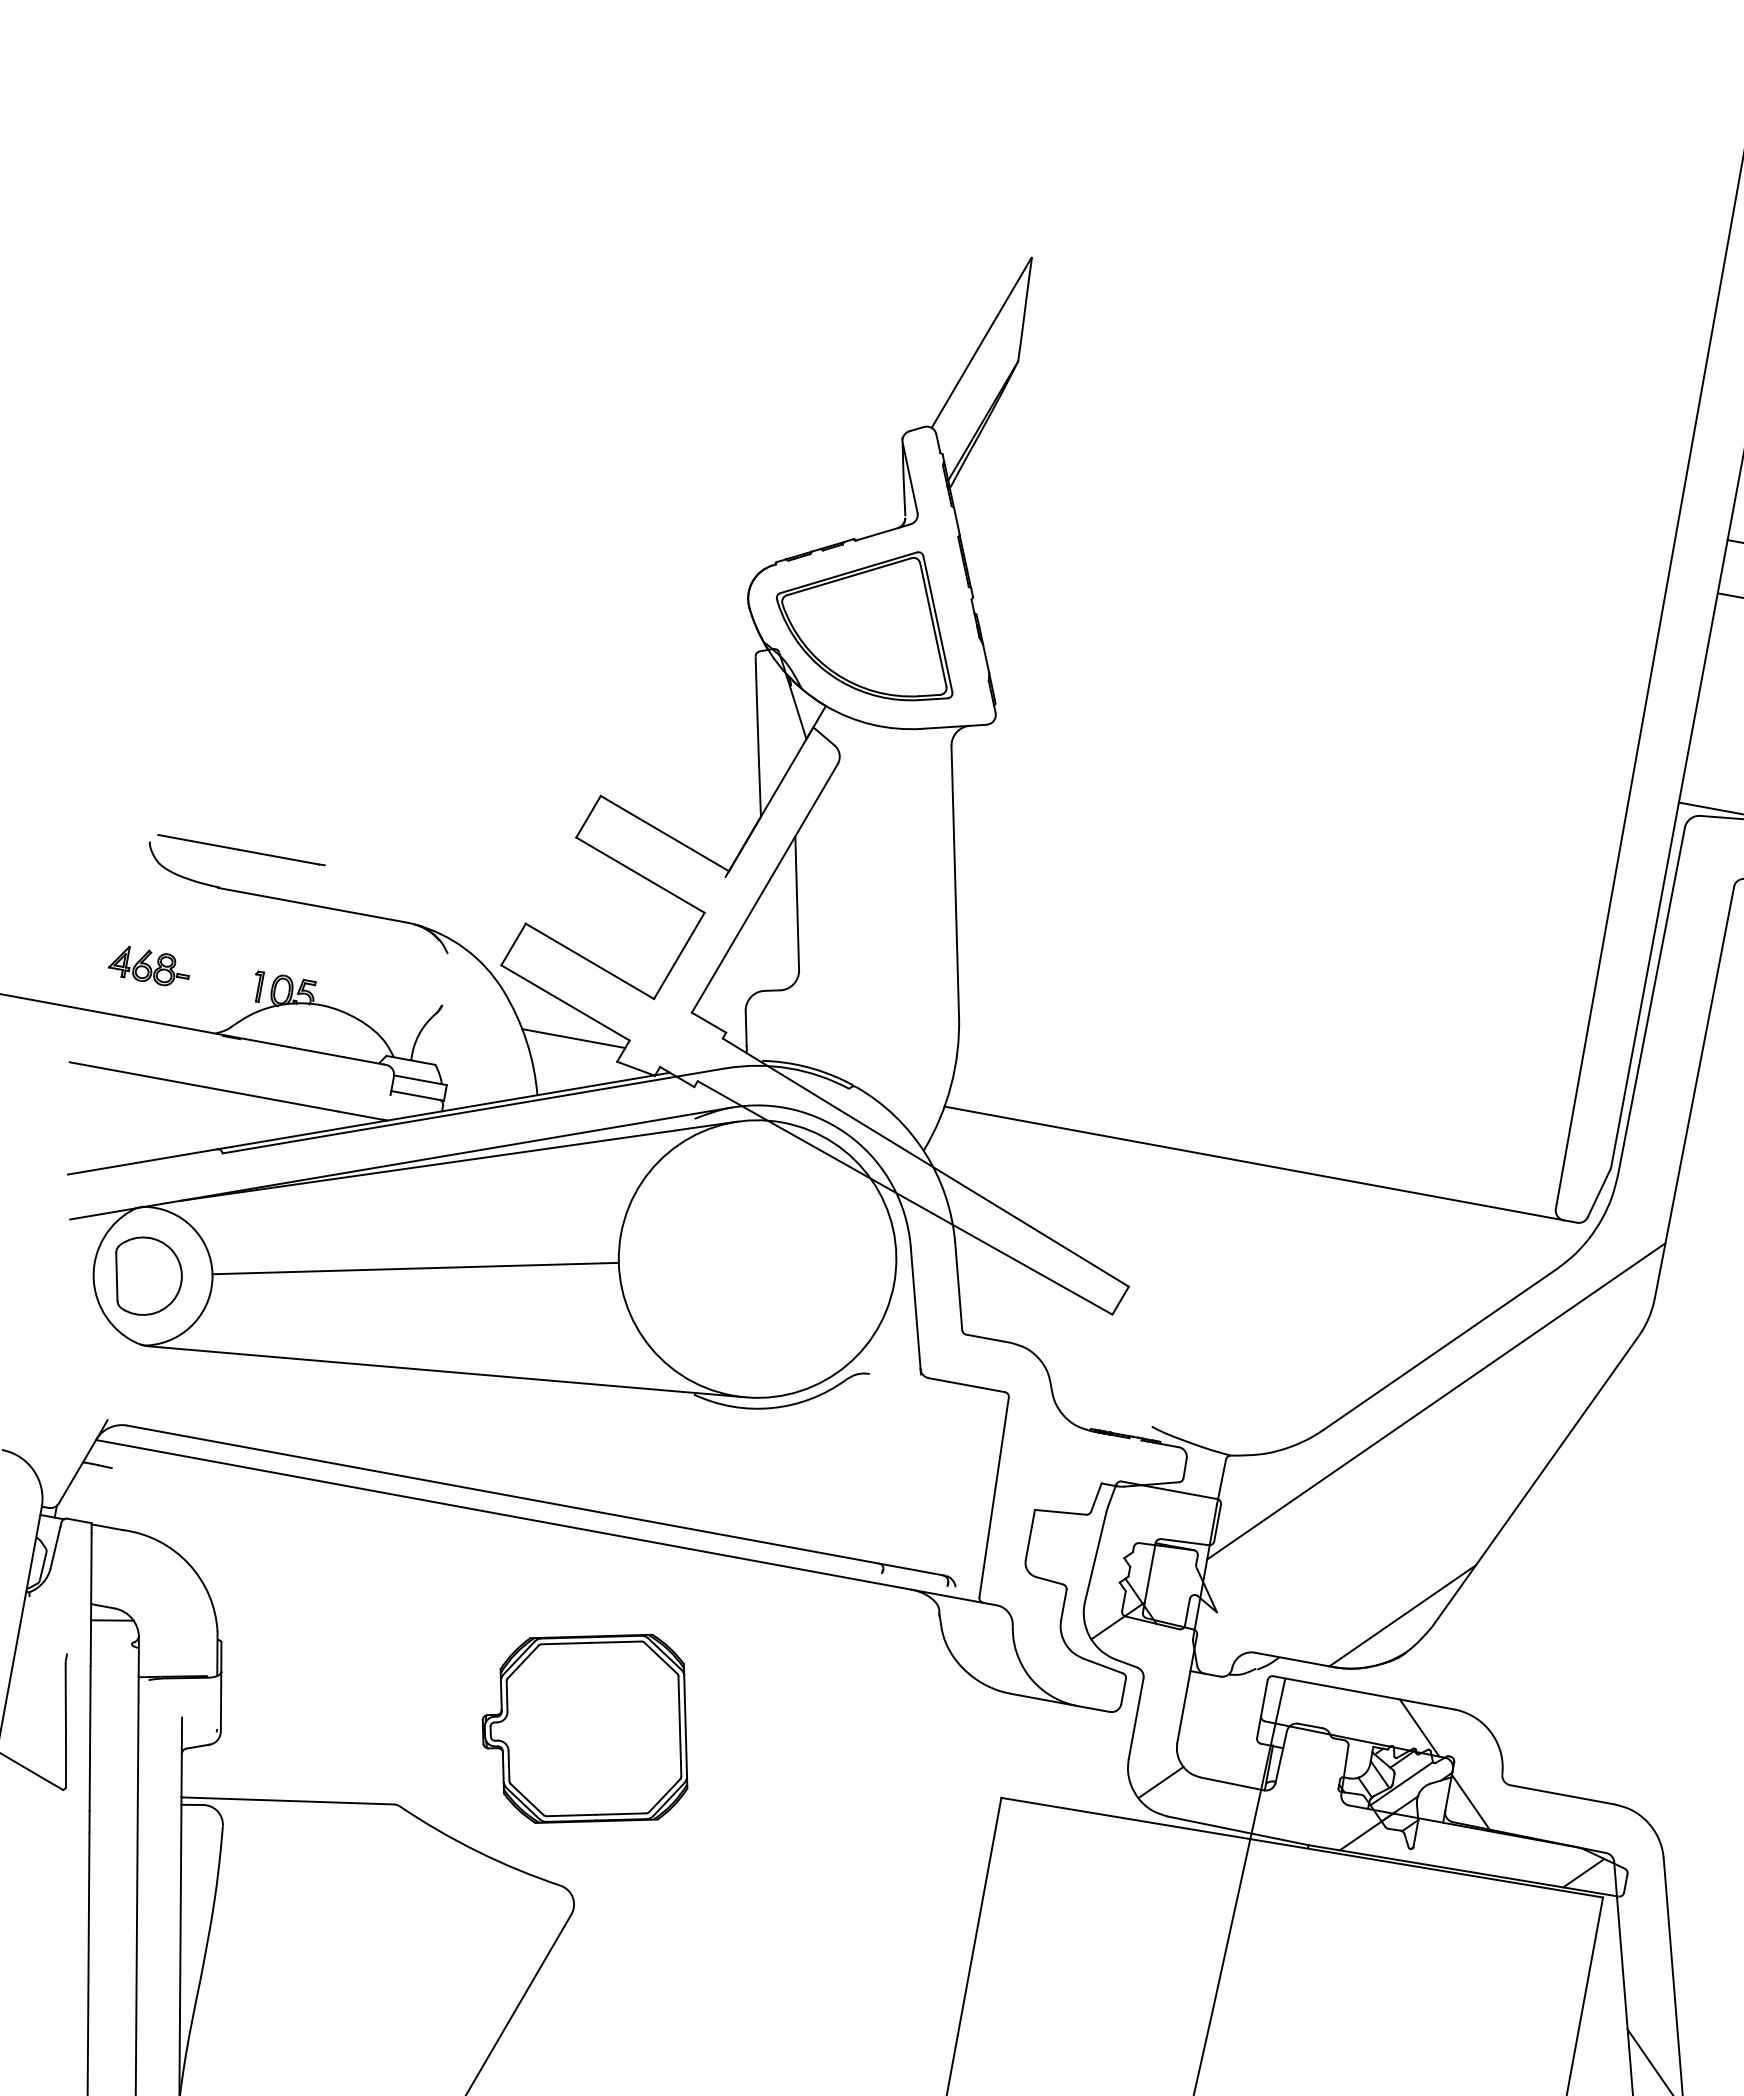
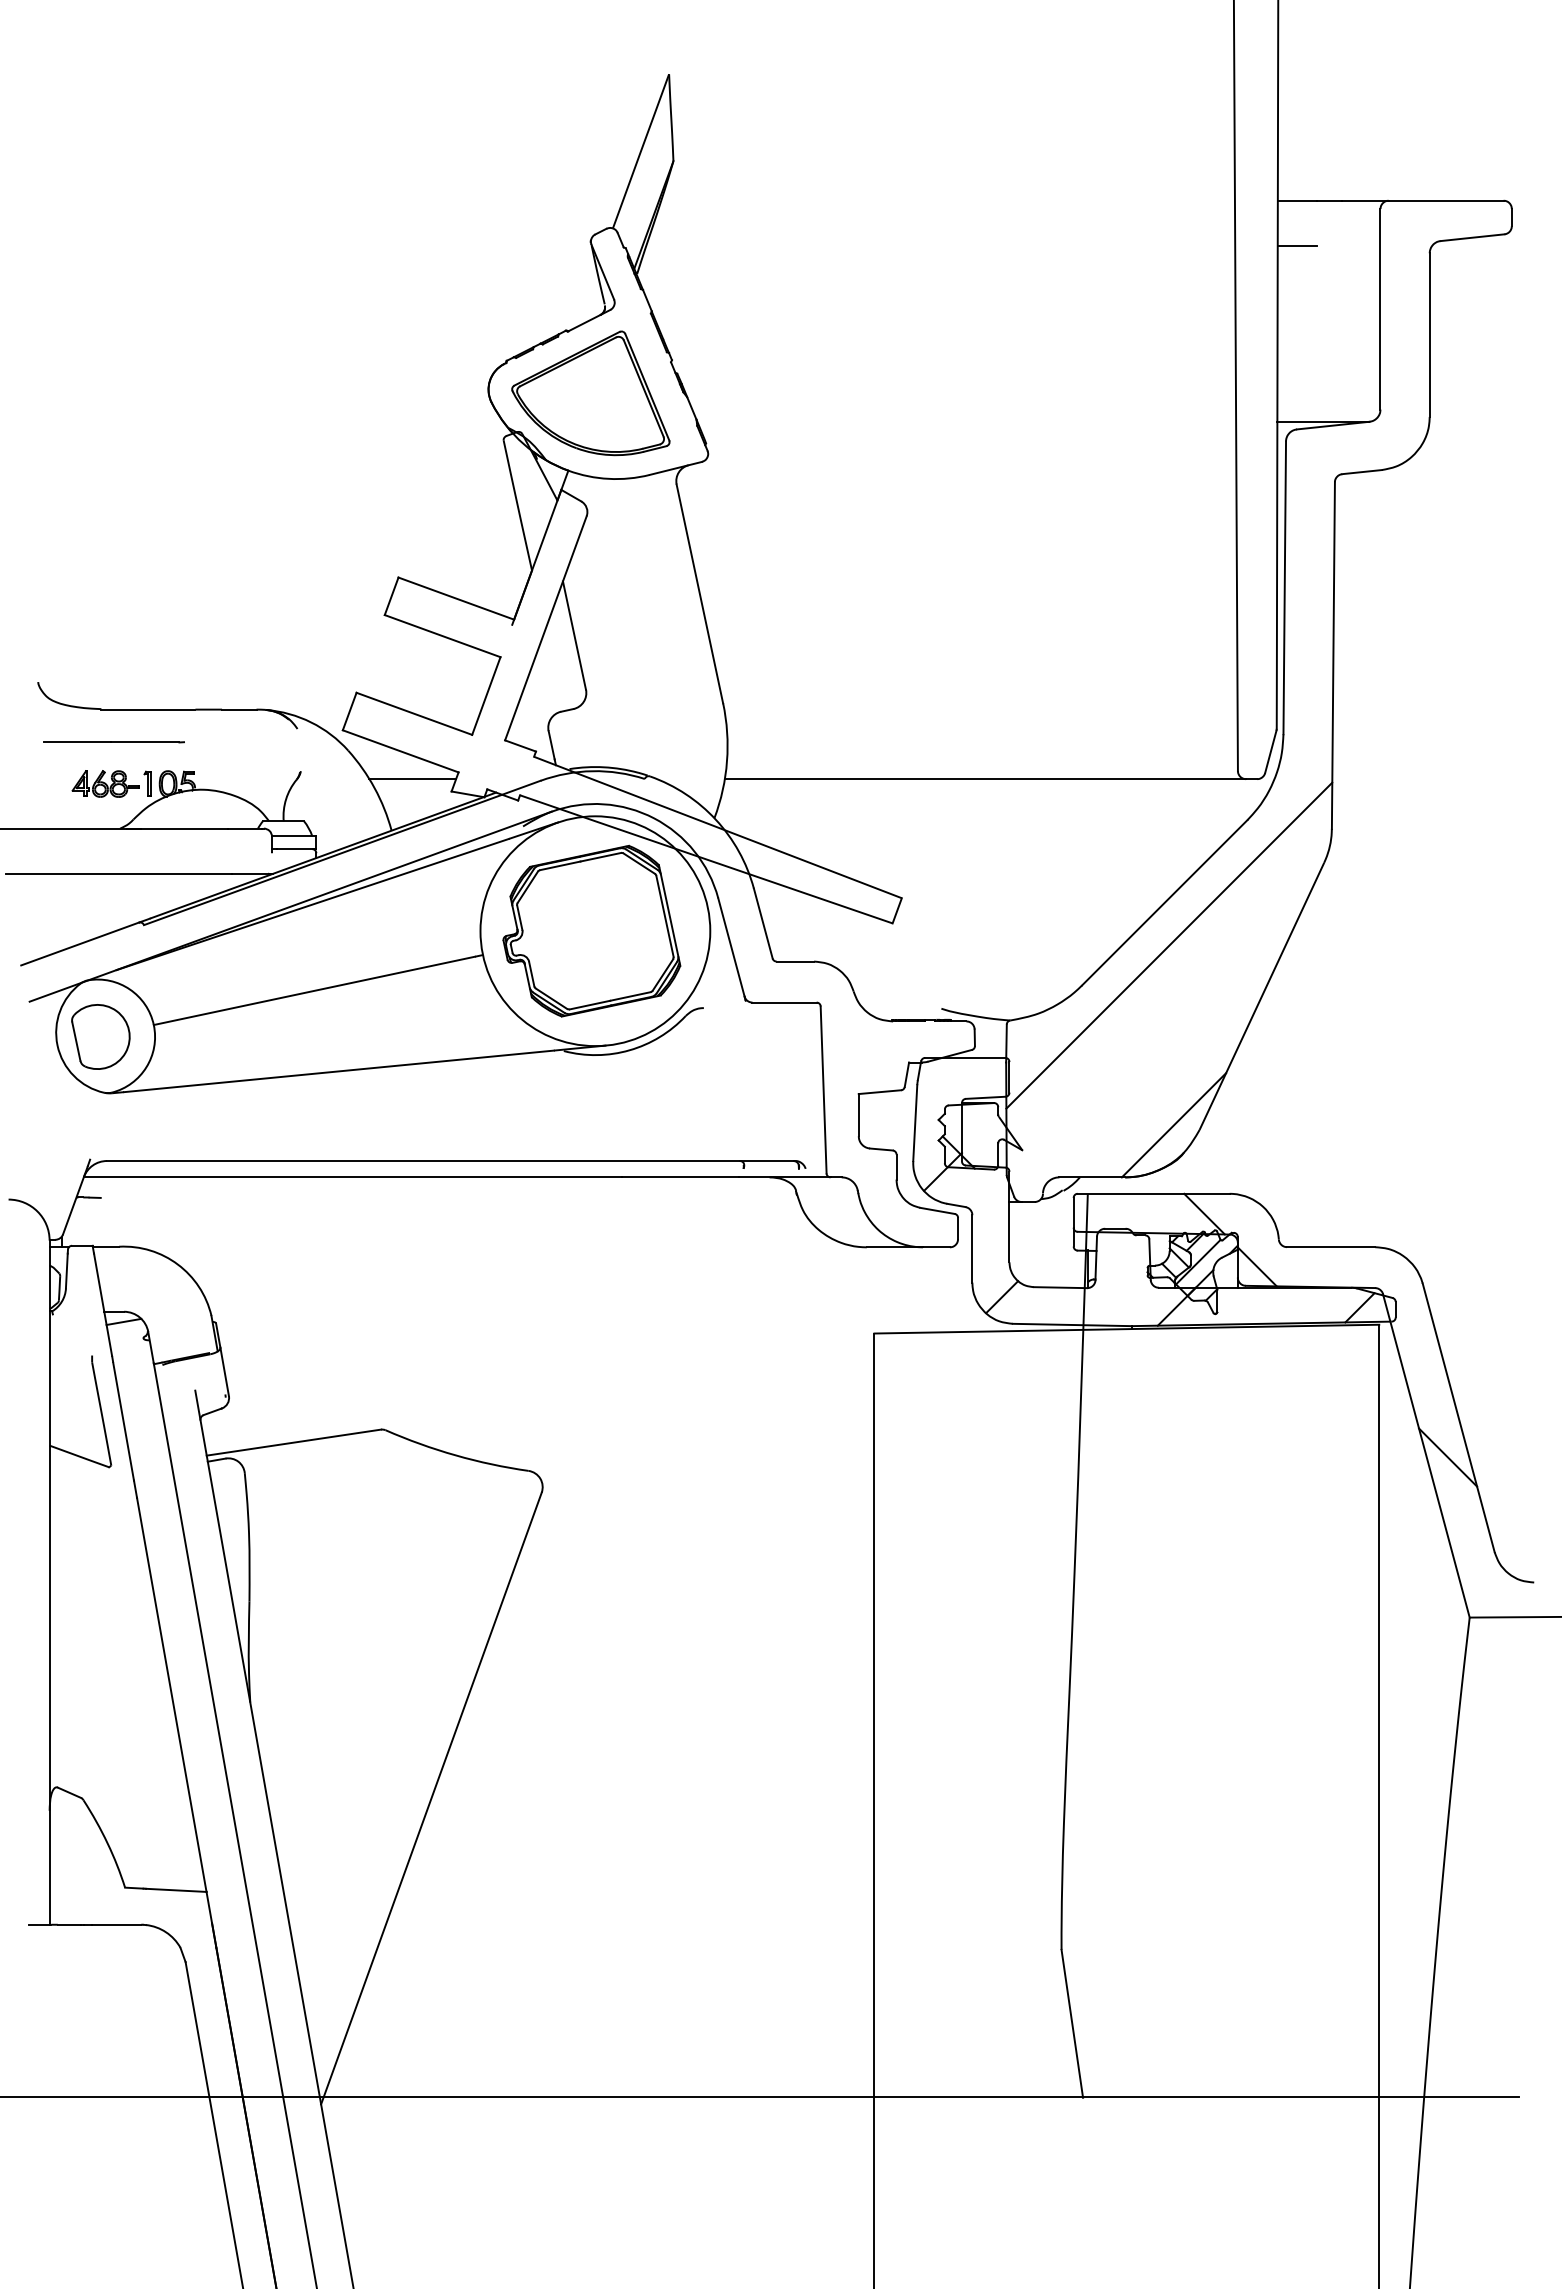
line: (240, 850) -> (113, 742), moved
part: (149, 966) -> (105, 783), moved
part: (589, 1727) -> (591, 930), moved

